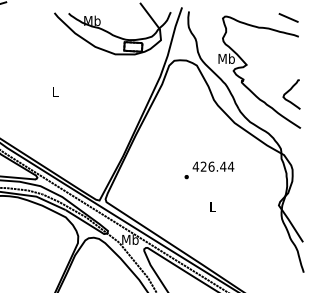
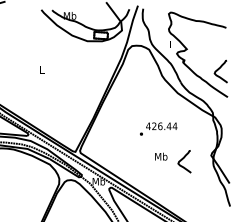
line: (288, 17) -> (218, 13), removed
text: (226, 58) -> (171, 44), Mb -> L
text: (212, 206) -> (161, 156), L -> Mb
curve: (241, 210) -> (182, 159), added

